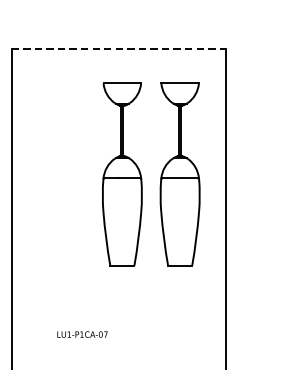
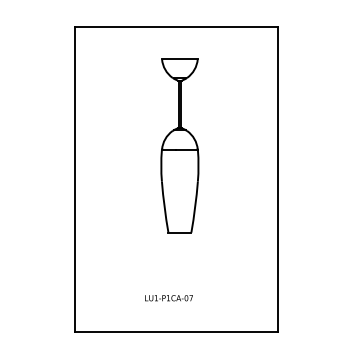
line: (118, 49) -> (176, 26), dashed -> solid
part: (179, 174) -> (234, 145), removed
text: (81, 334) -> (168, 298), moved

